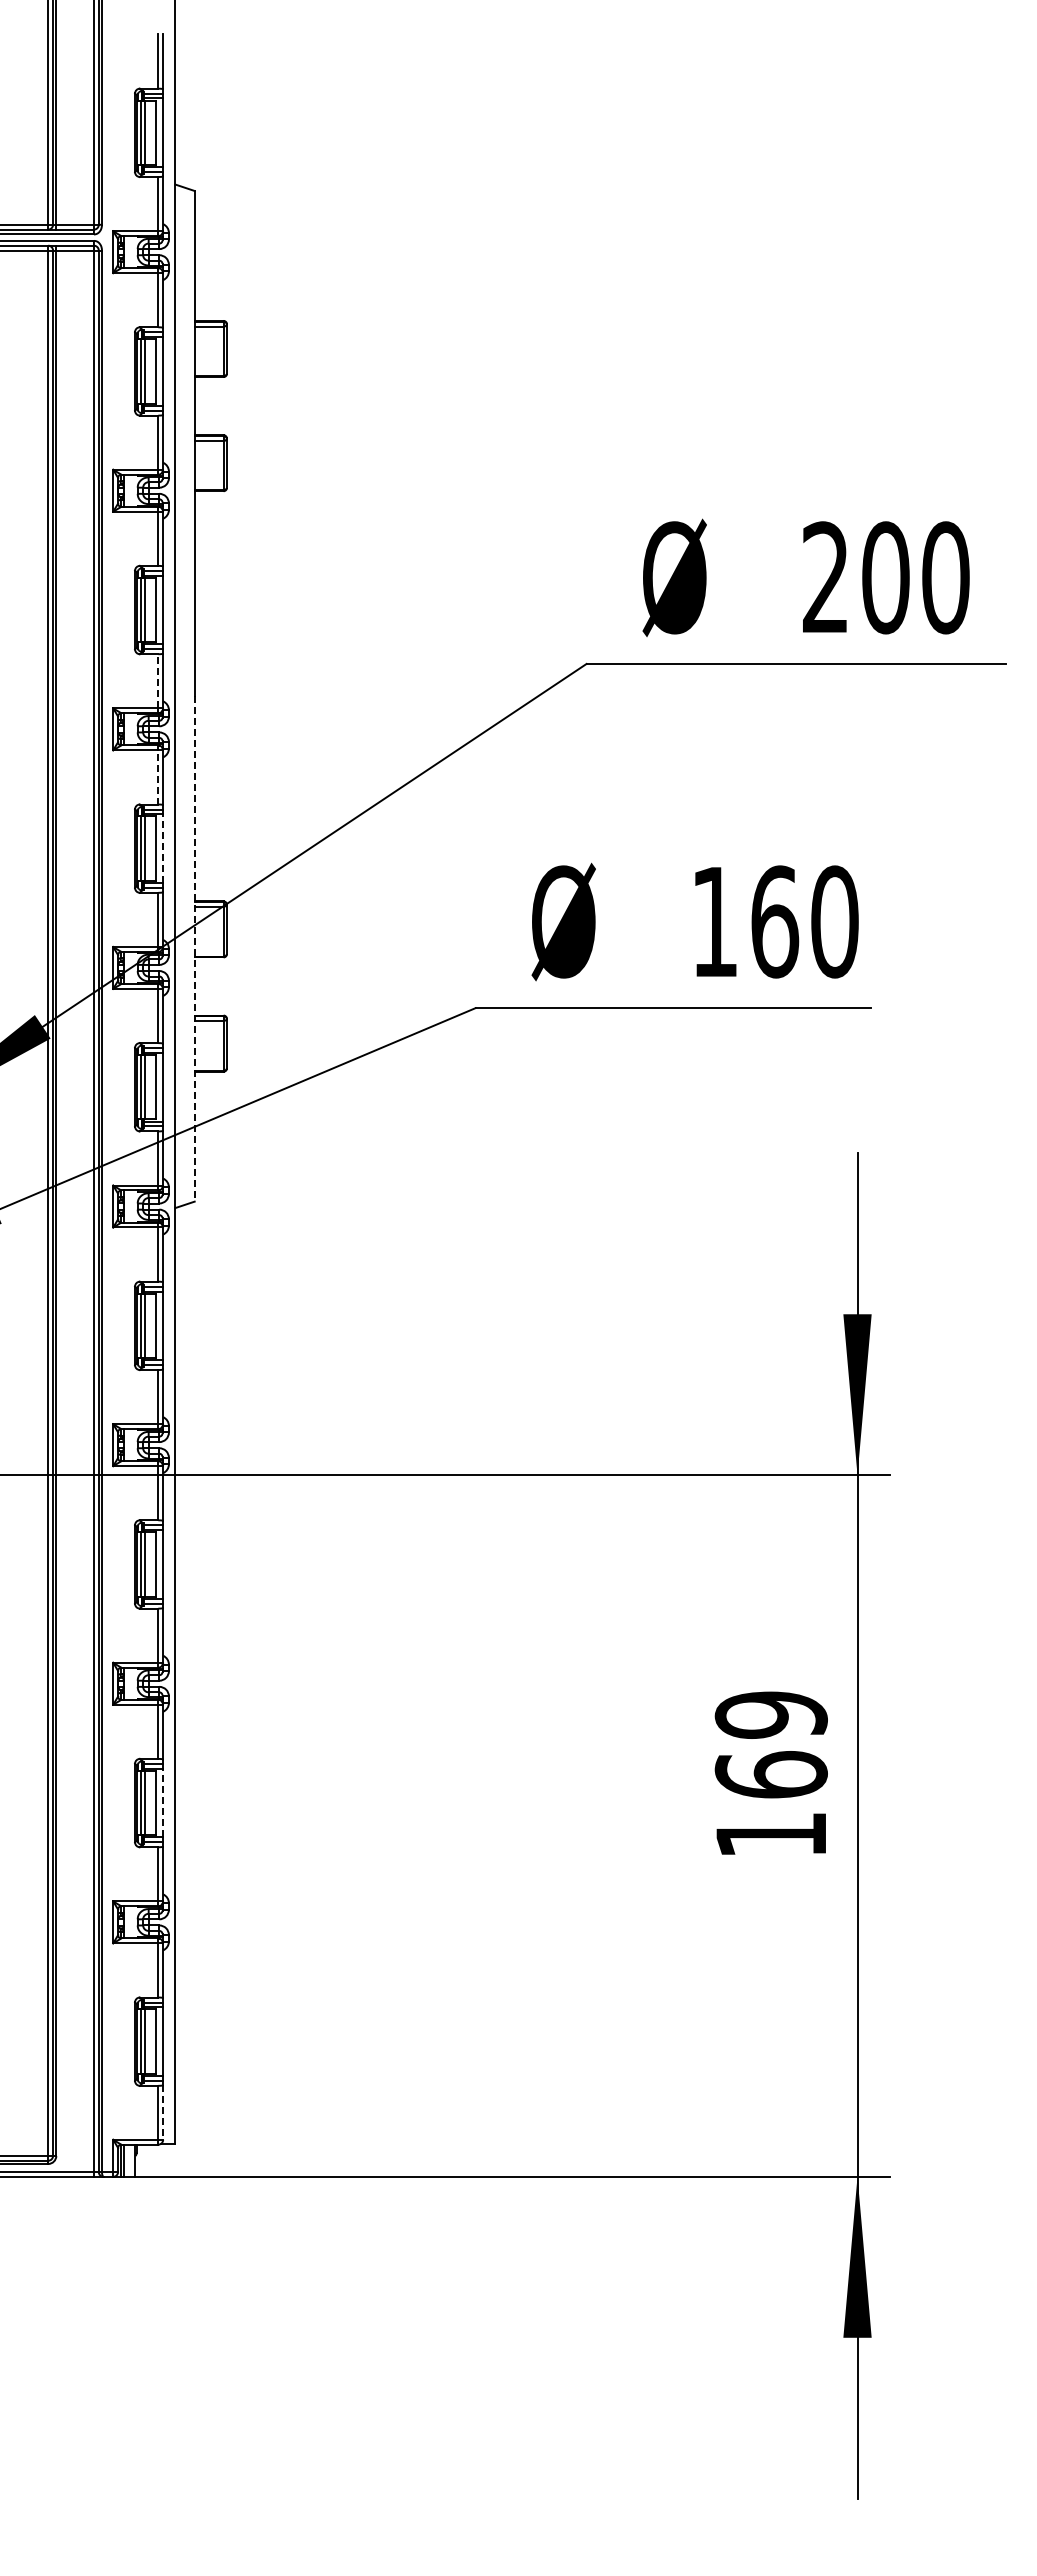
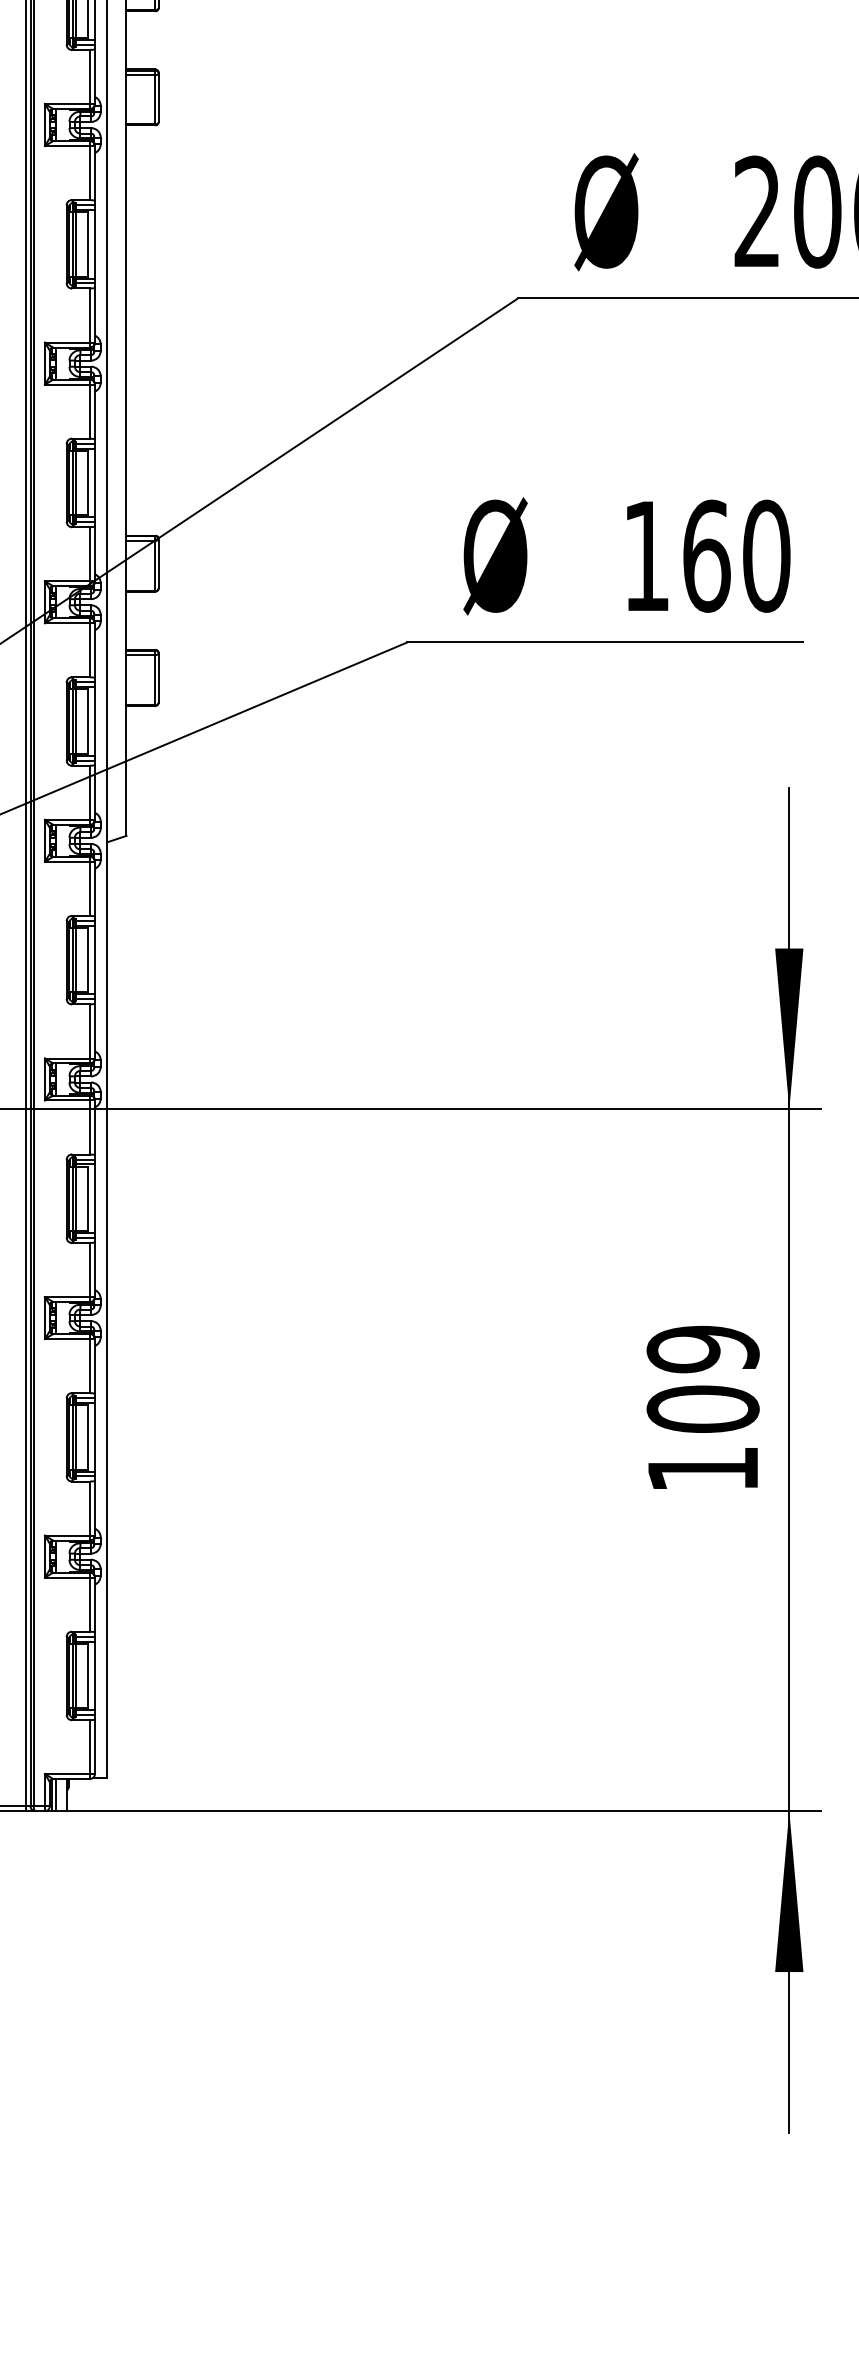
line: (158, 680) -> (90, 314), dashed -> solid
line: (158, 776) -> (90, 410), dashed -> solid
line: (163, 848) -> (95, 482), dashed -> solid
line: (194, 948) -> (126, 582), dashed -> solid
text: (770, 1774) -> (702, 1408), 169 -> 109
line: (163, 1802) -> (95, 1436), dashed -> solid
line: (163, 2113) -> (95, 1747), dashed -> solid

